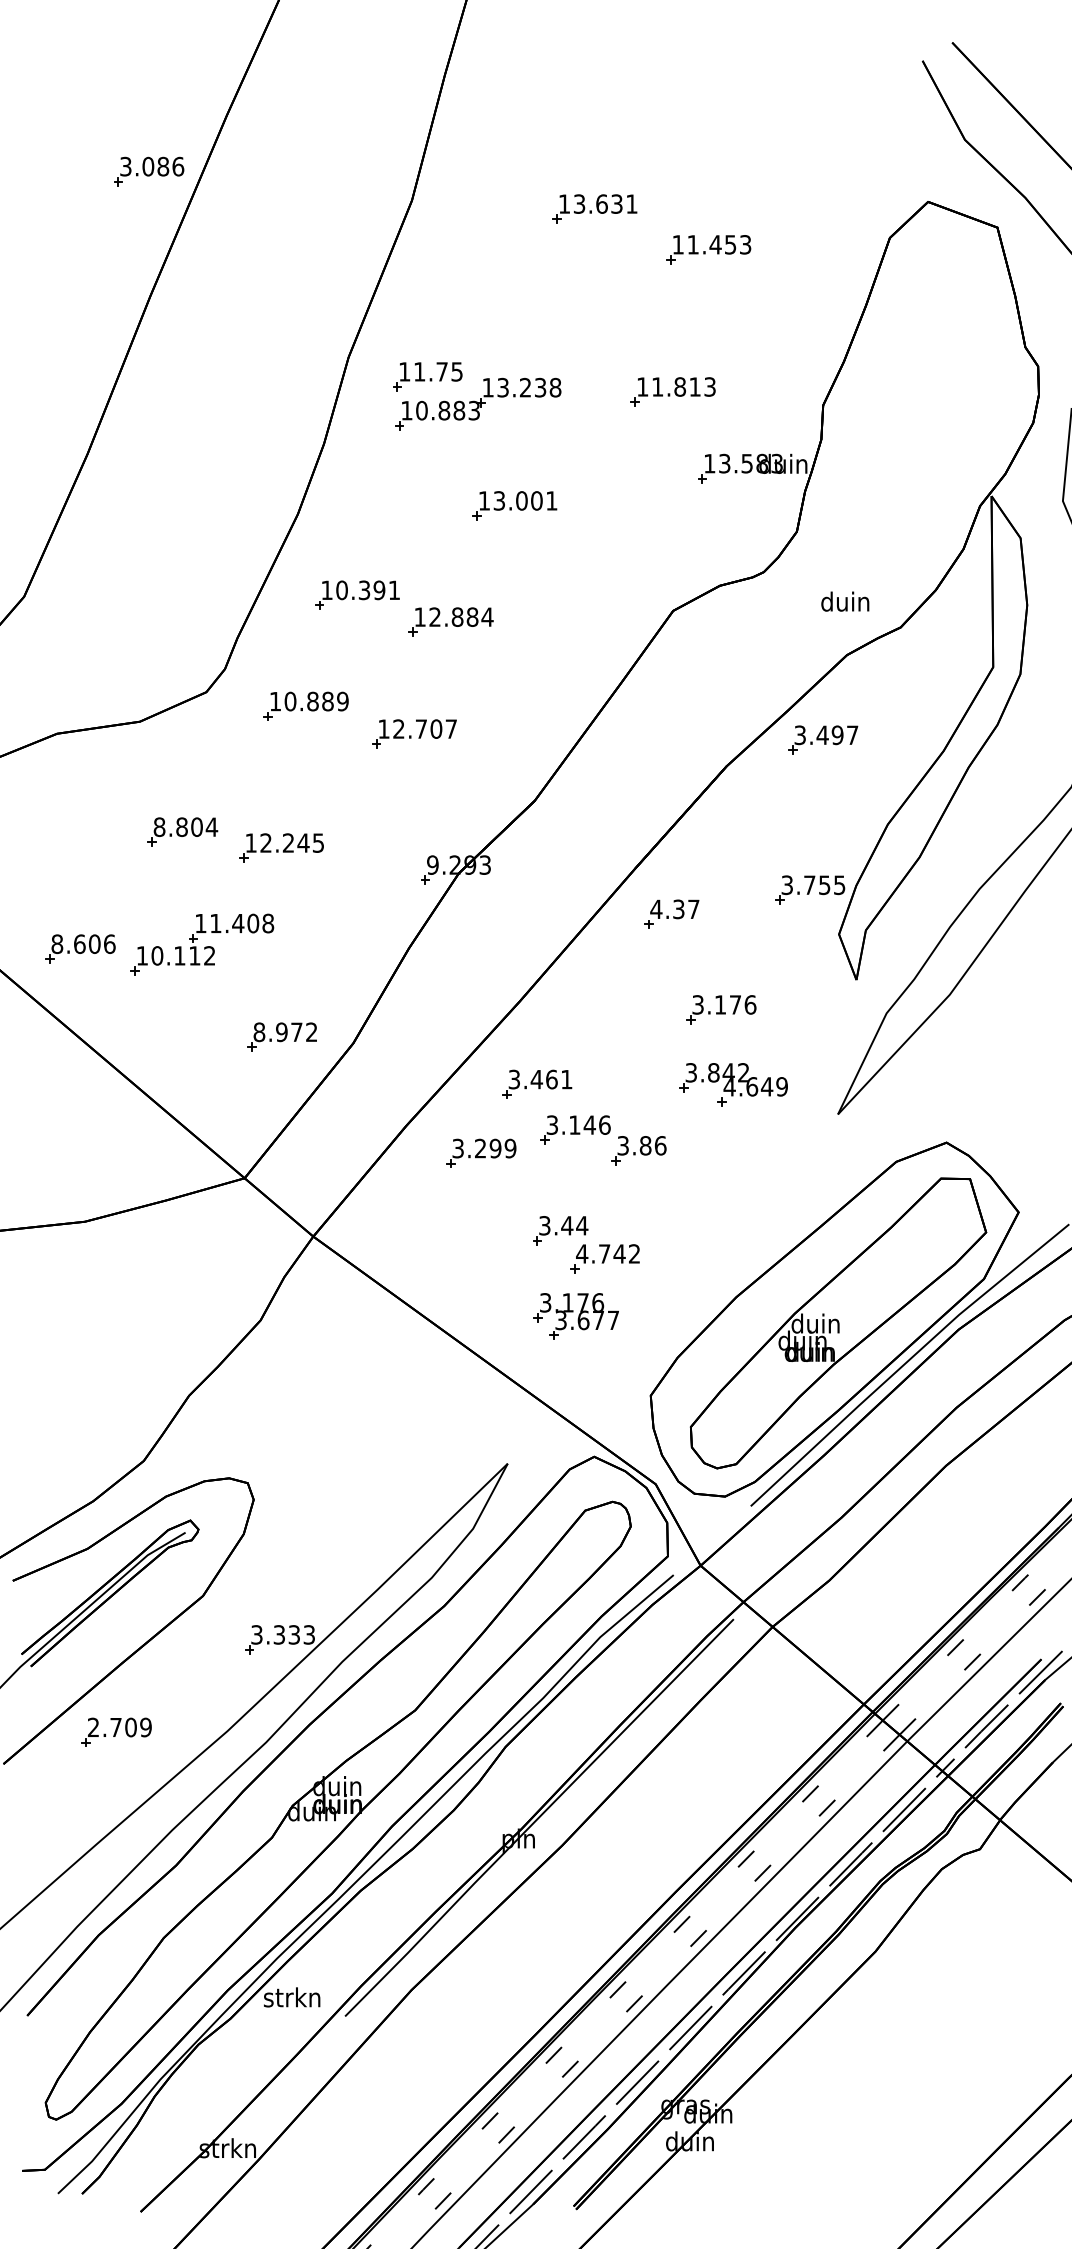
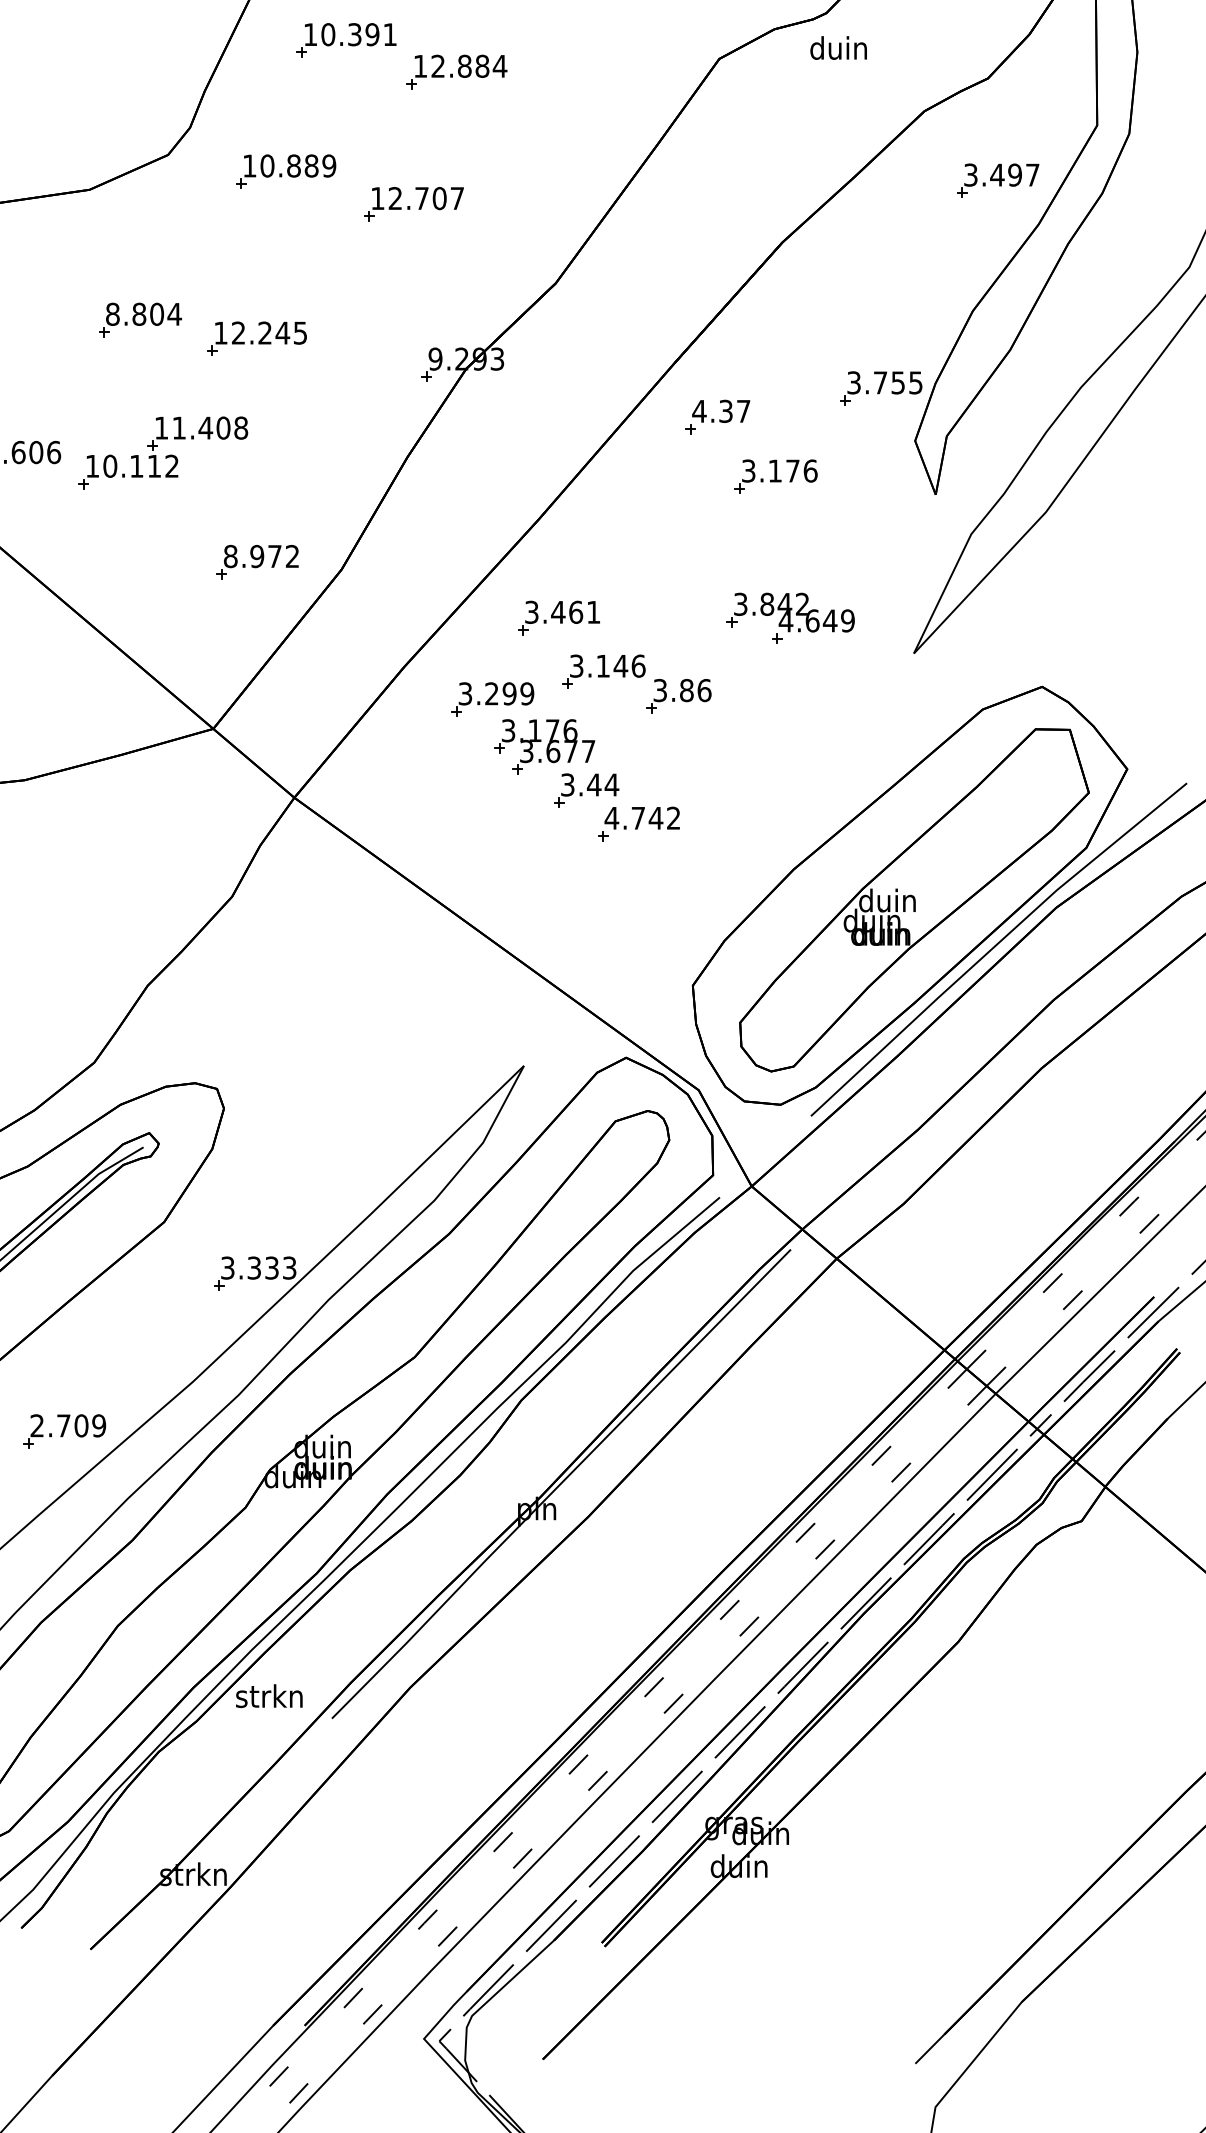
text: (845, 601) -> (838, 47), moved
part: (823, 739) -> (998, 180), moved
part: (721, 1009) -> (776, 476), moved
part: (575, 1316) -> (543, 746), moved
part: (116, 1731) -> (64, 1430), moved

